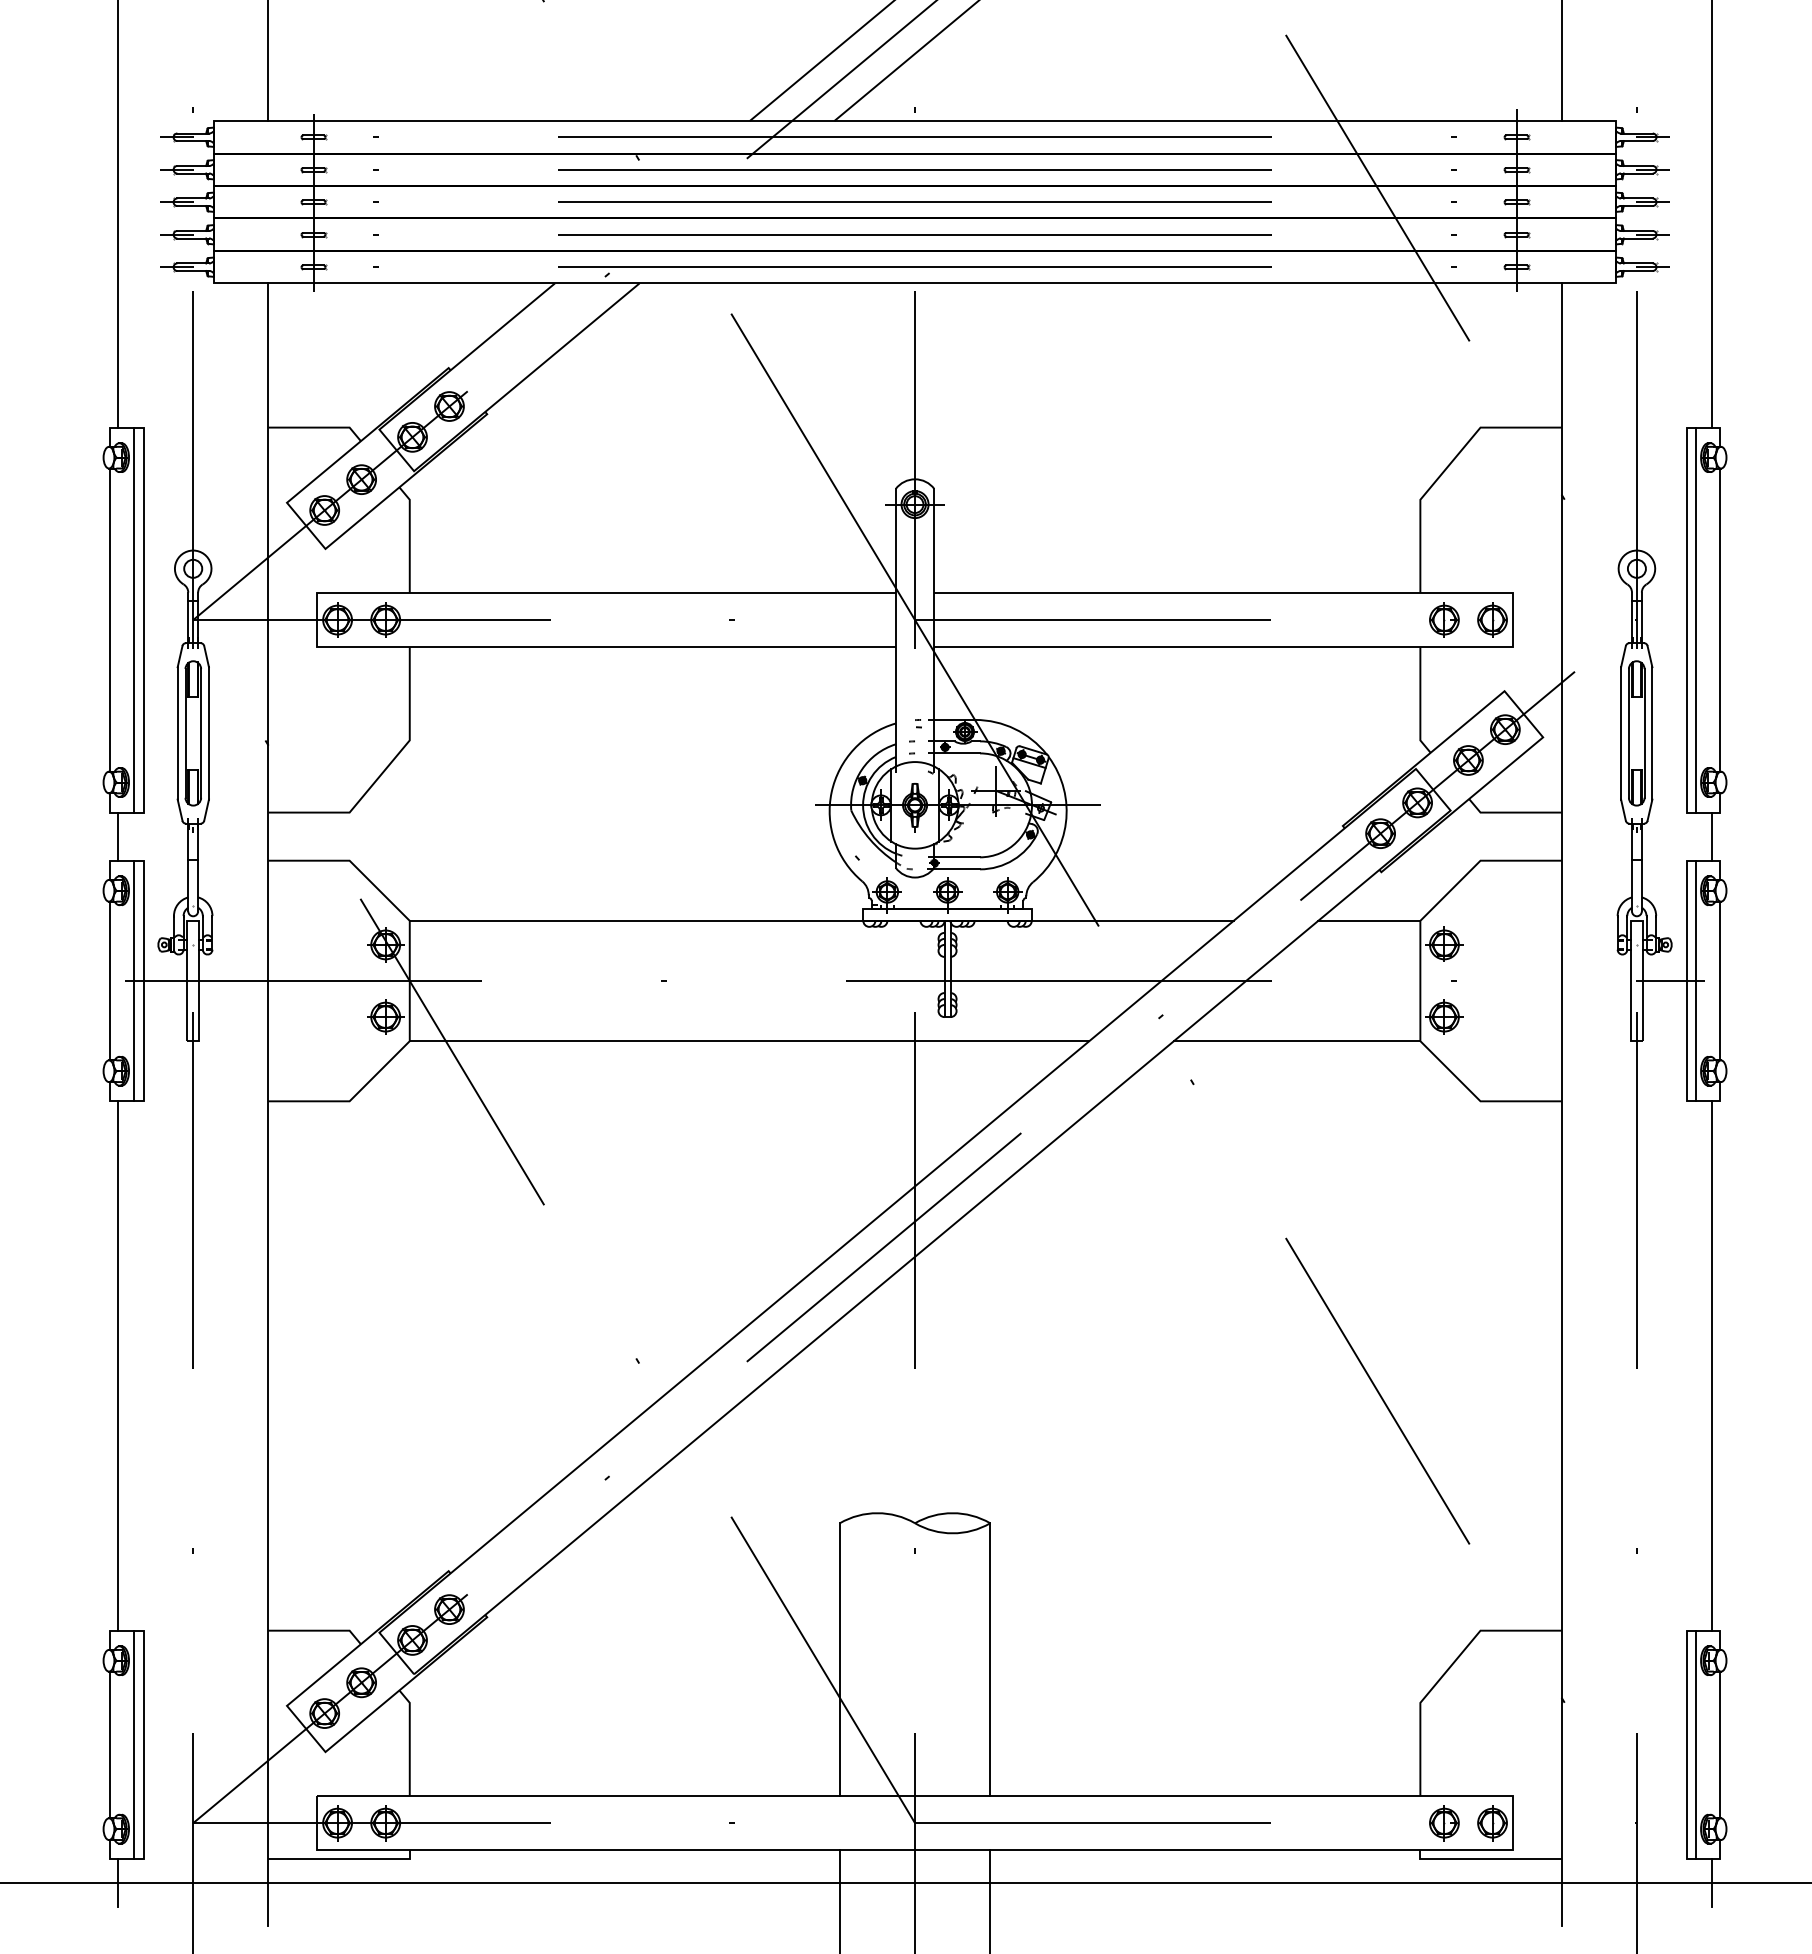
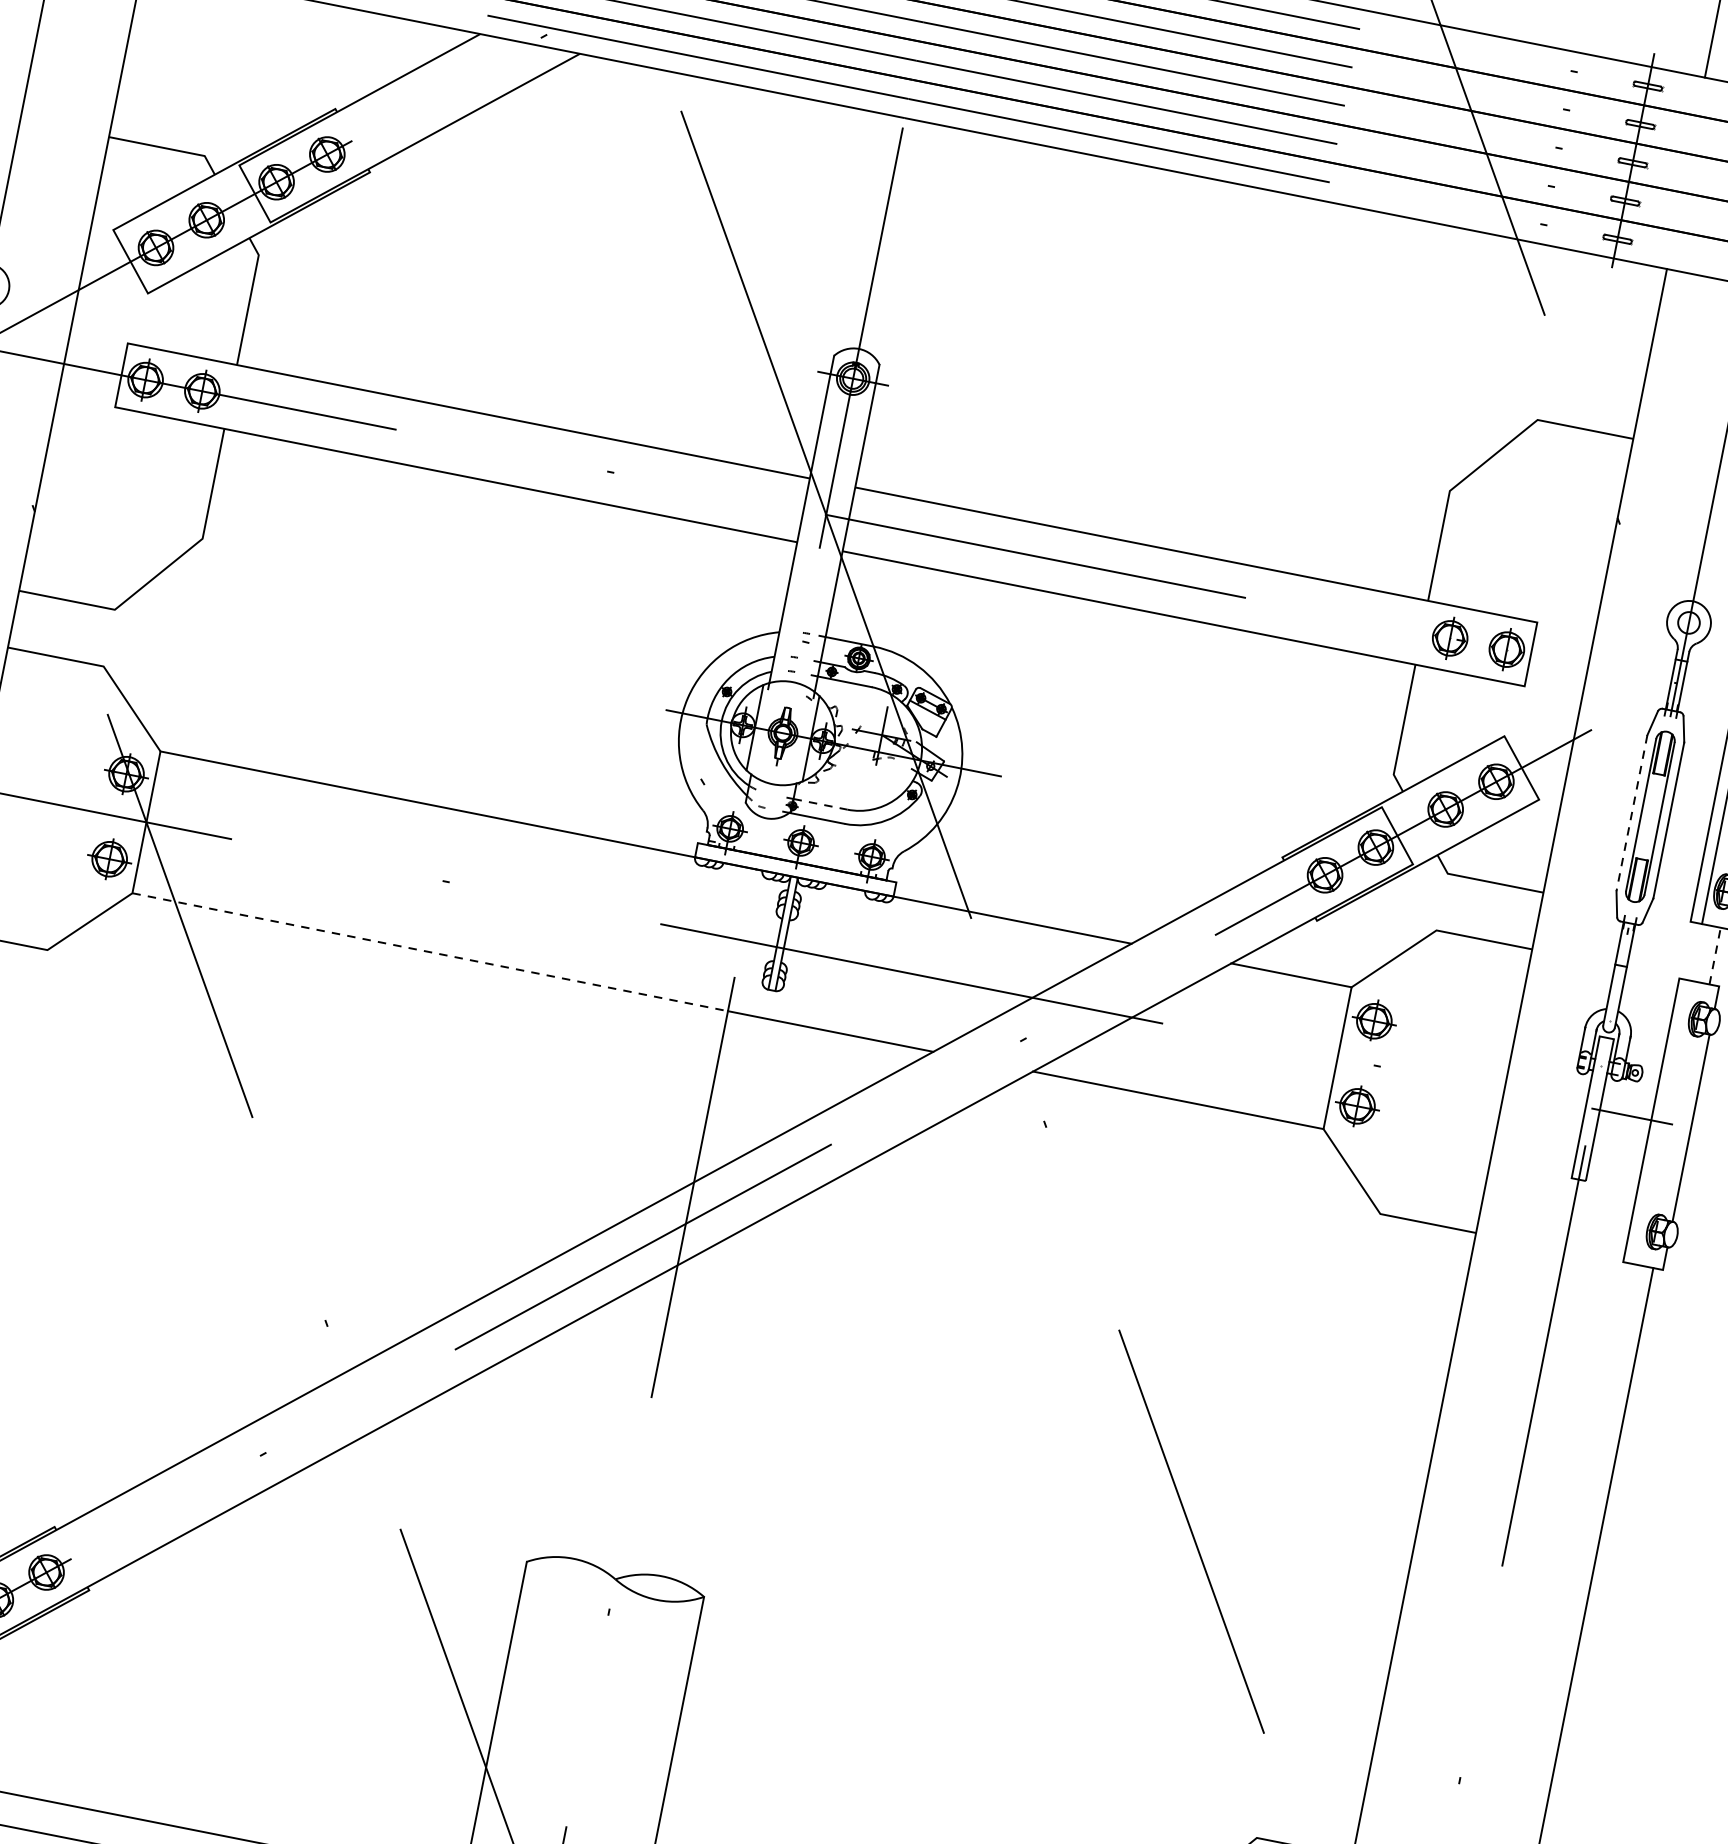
line: (1621, 733) -> (1632, 813), solid -> dashed
line: (1712, 836) -> (1715, 956), solid -> dashed
line: (957, 857) -> (820, 804), solid -> dashed
line: (1696, 980) -> (1663, 1122), removed
line: (662, 1041) -> (430, 952), solid -> dashed

